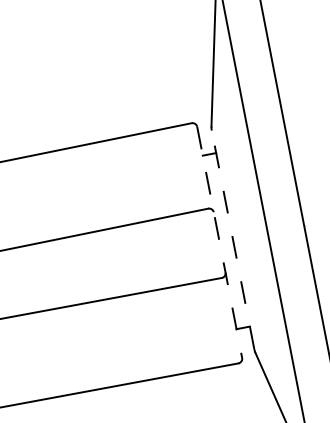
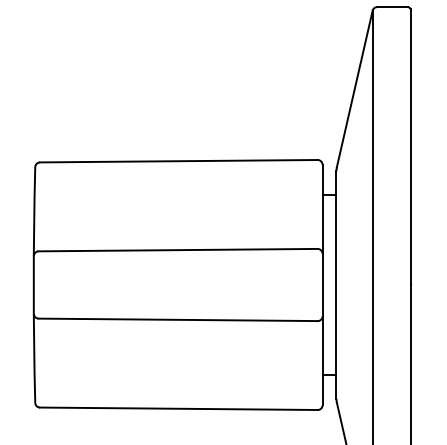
line: (233, 240) -> (336, 285), dashed -> solid
line: (219, 242) -> (322, 285), dashed -> solid

